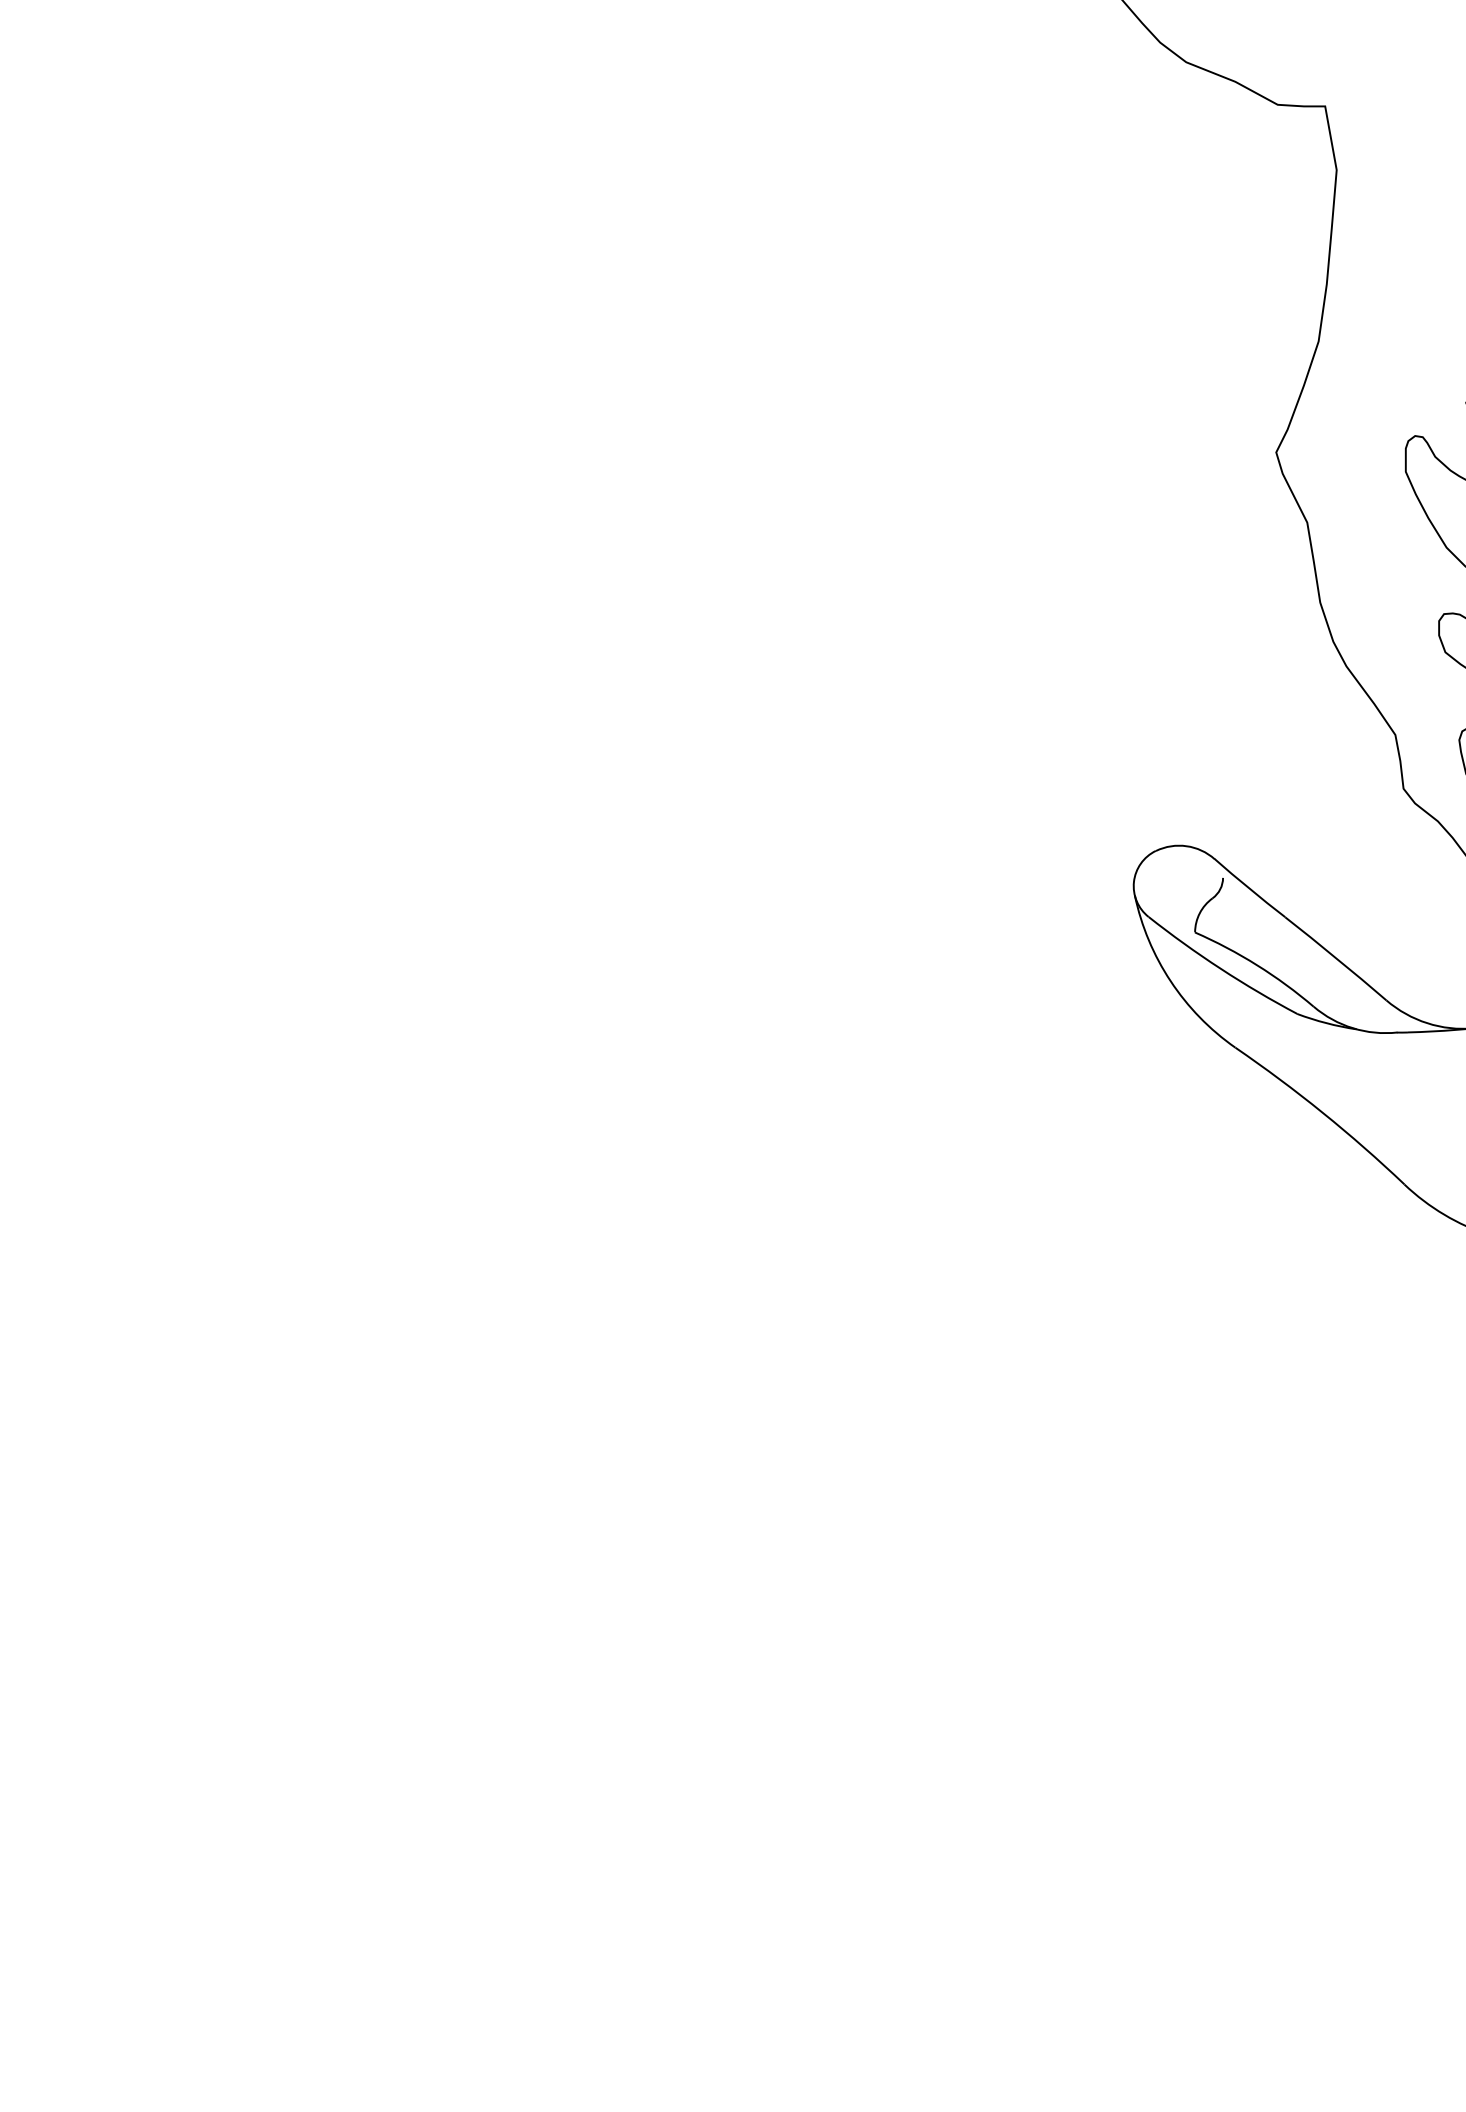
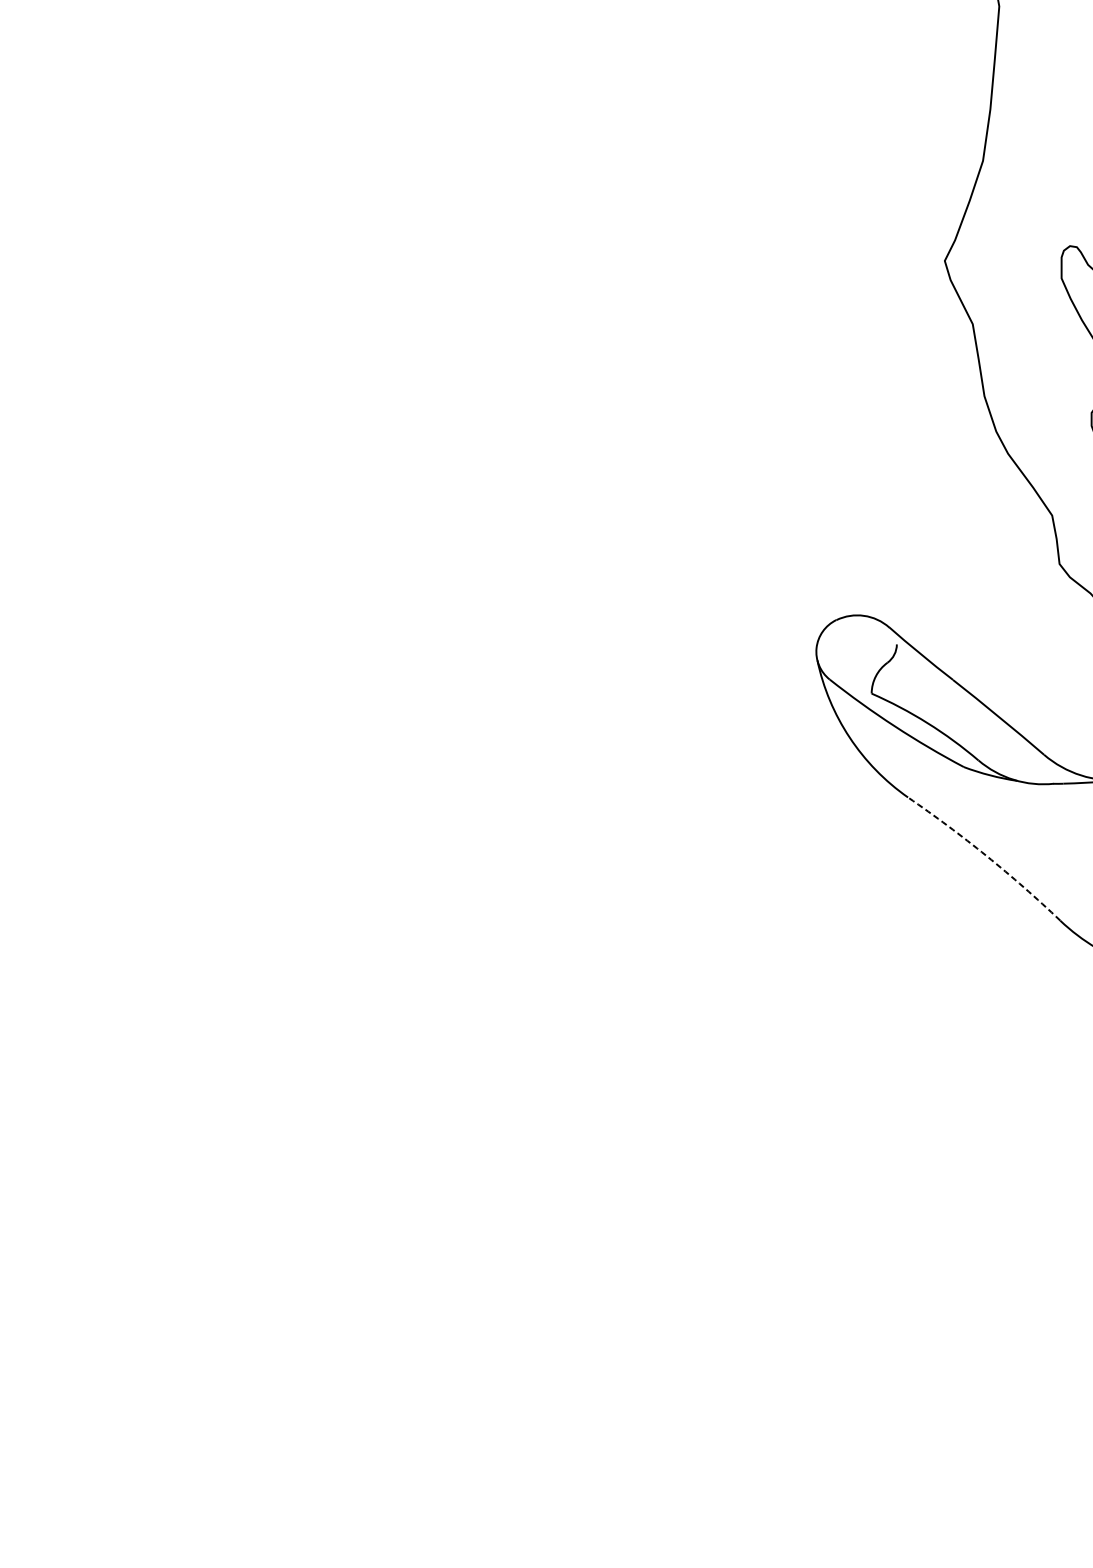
arc: (1322, 1112) -> (986, 855), solid -> dashed

